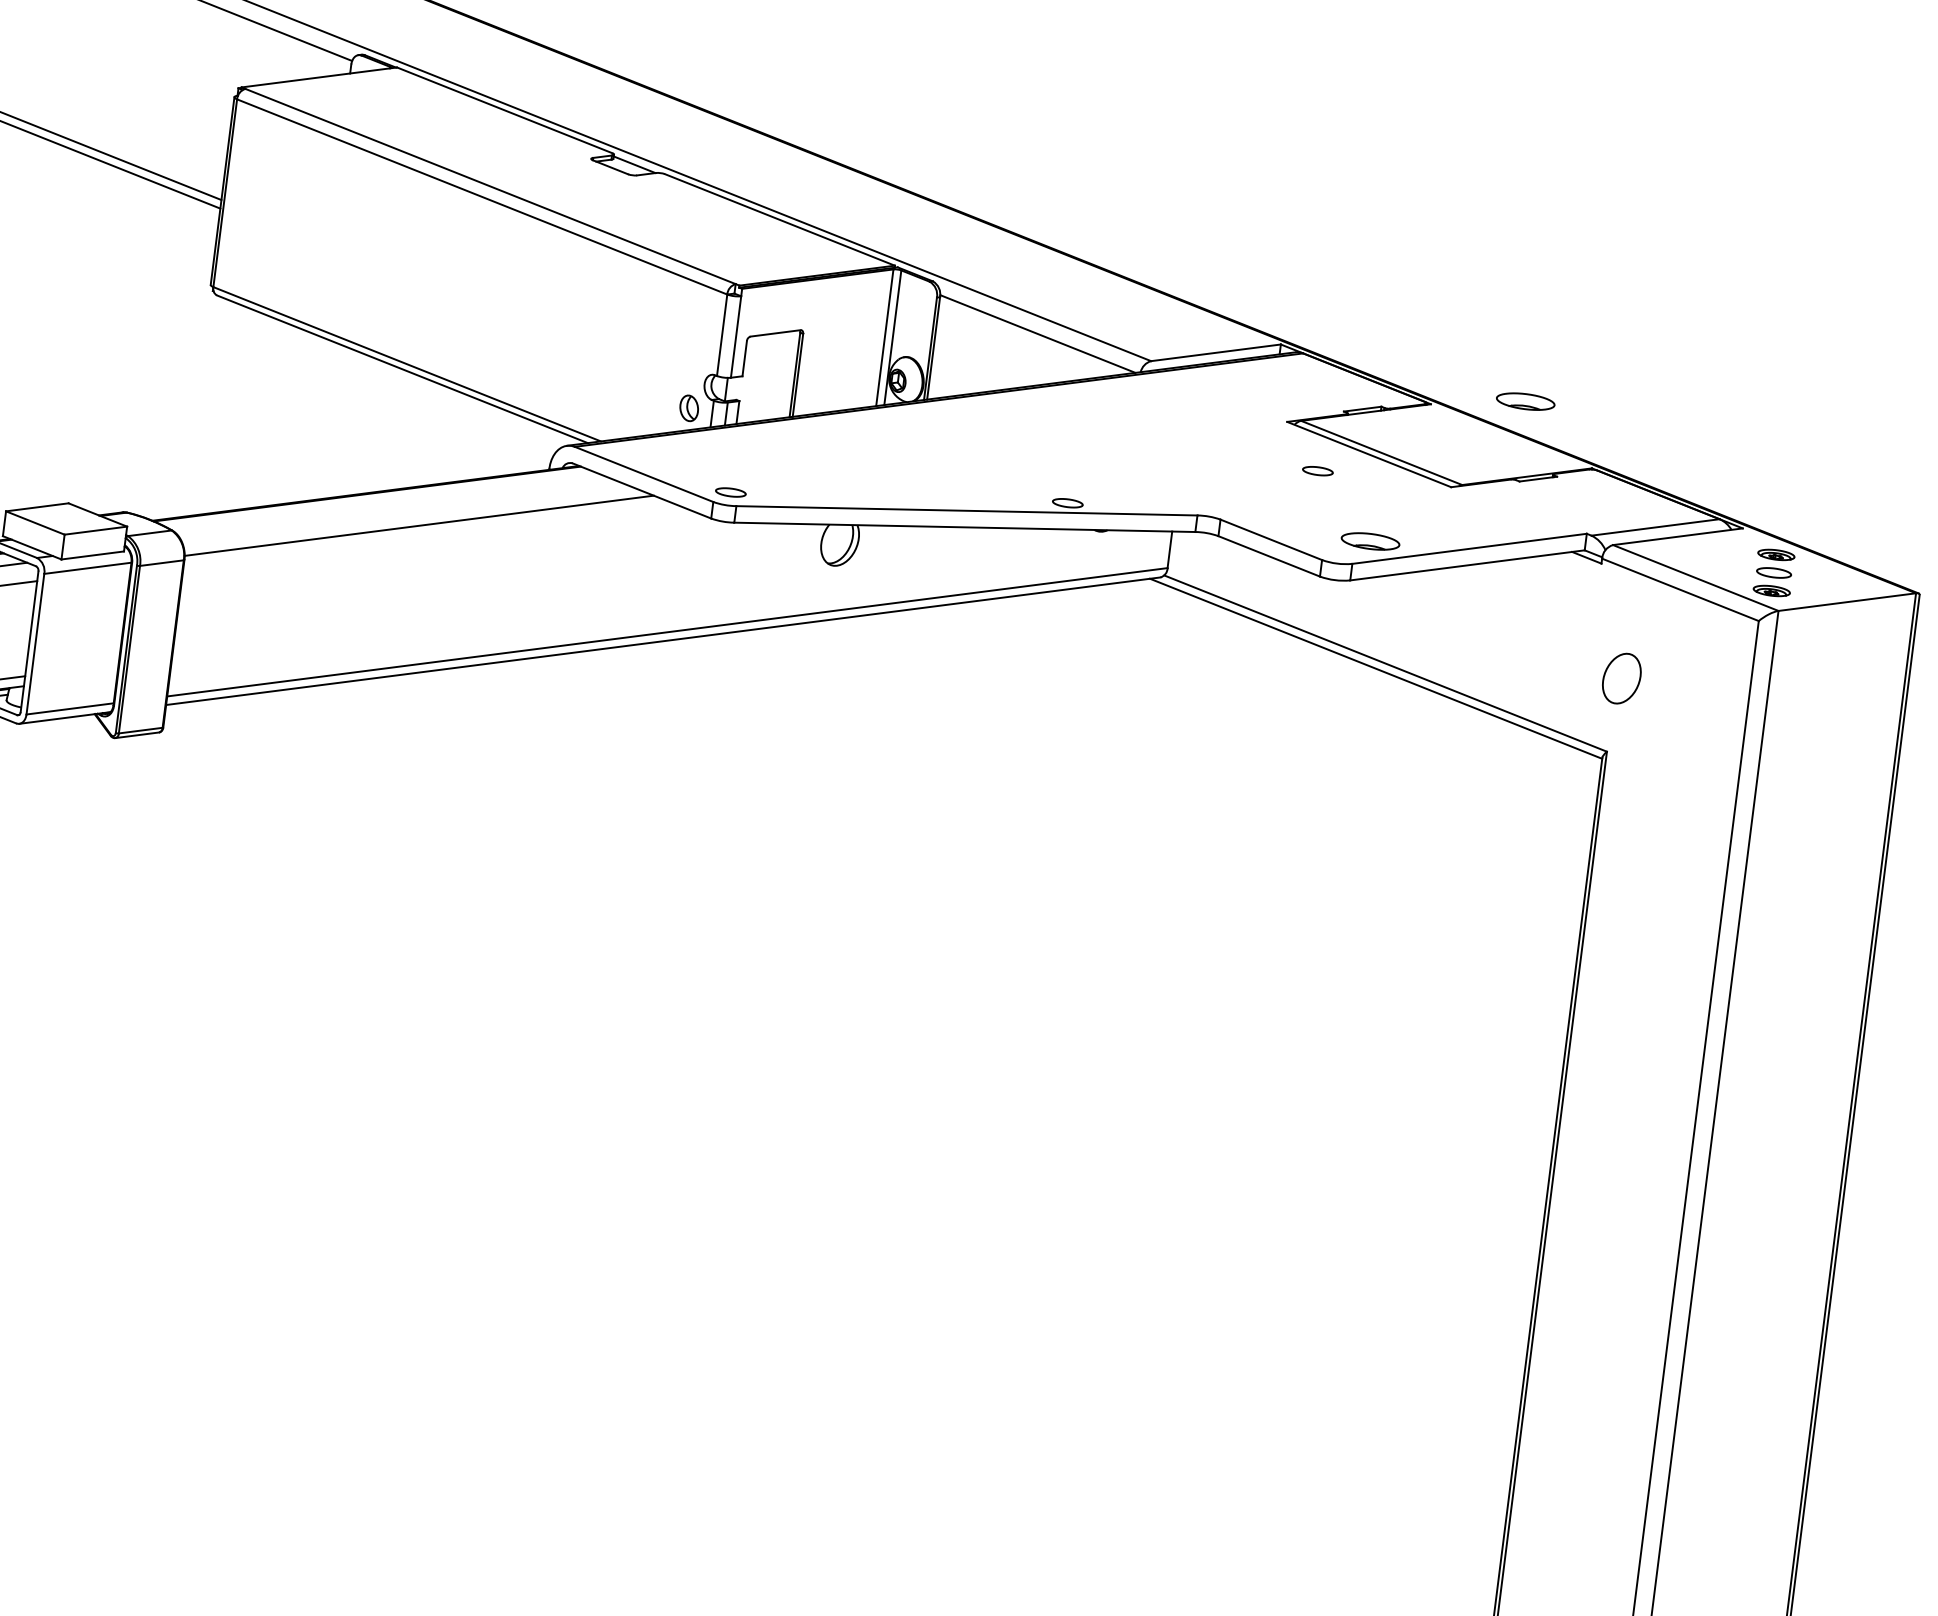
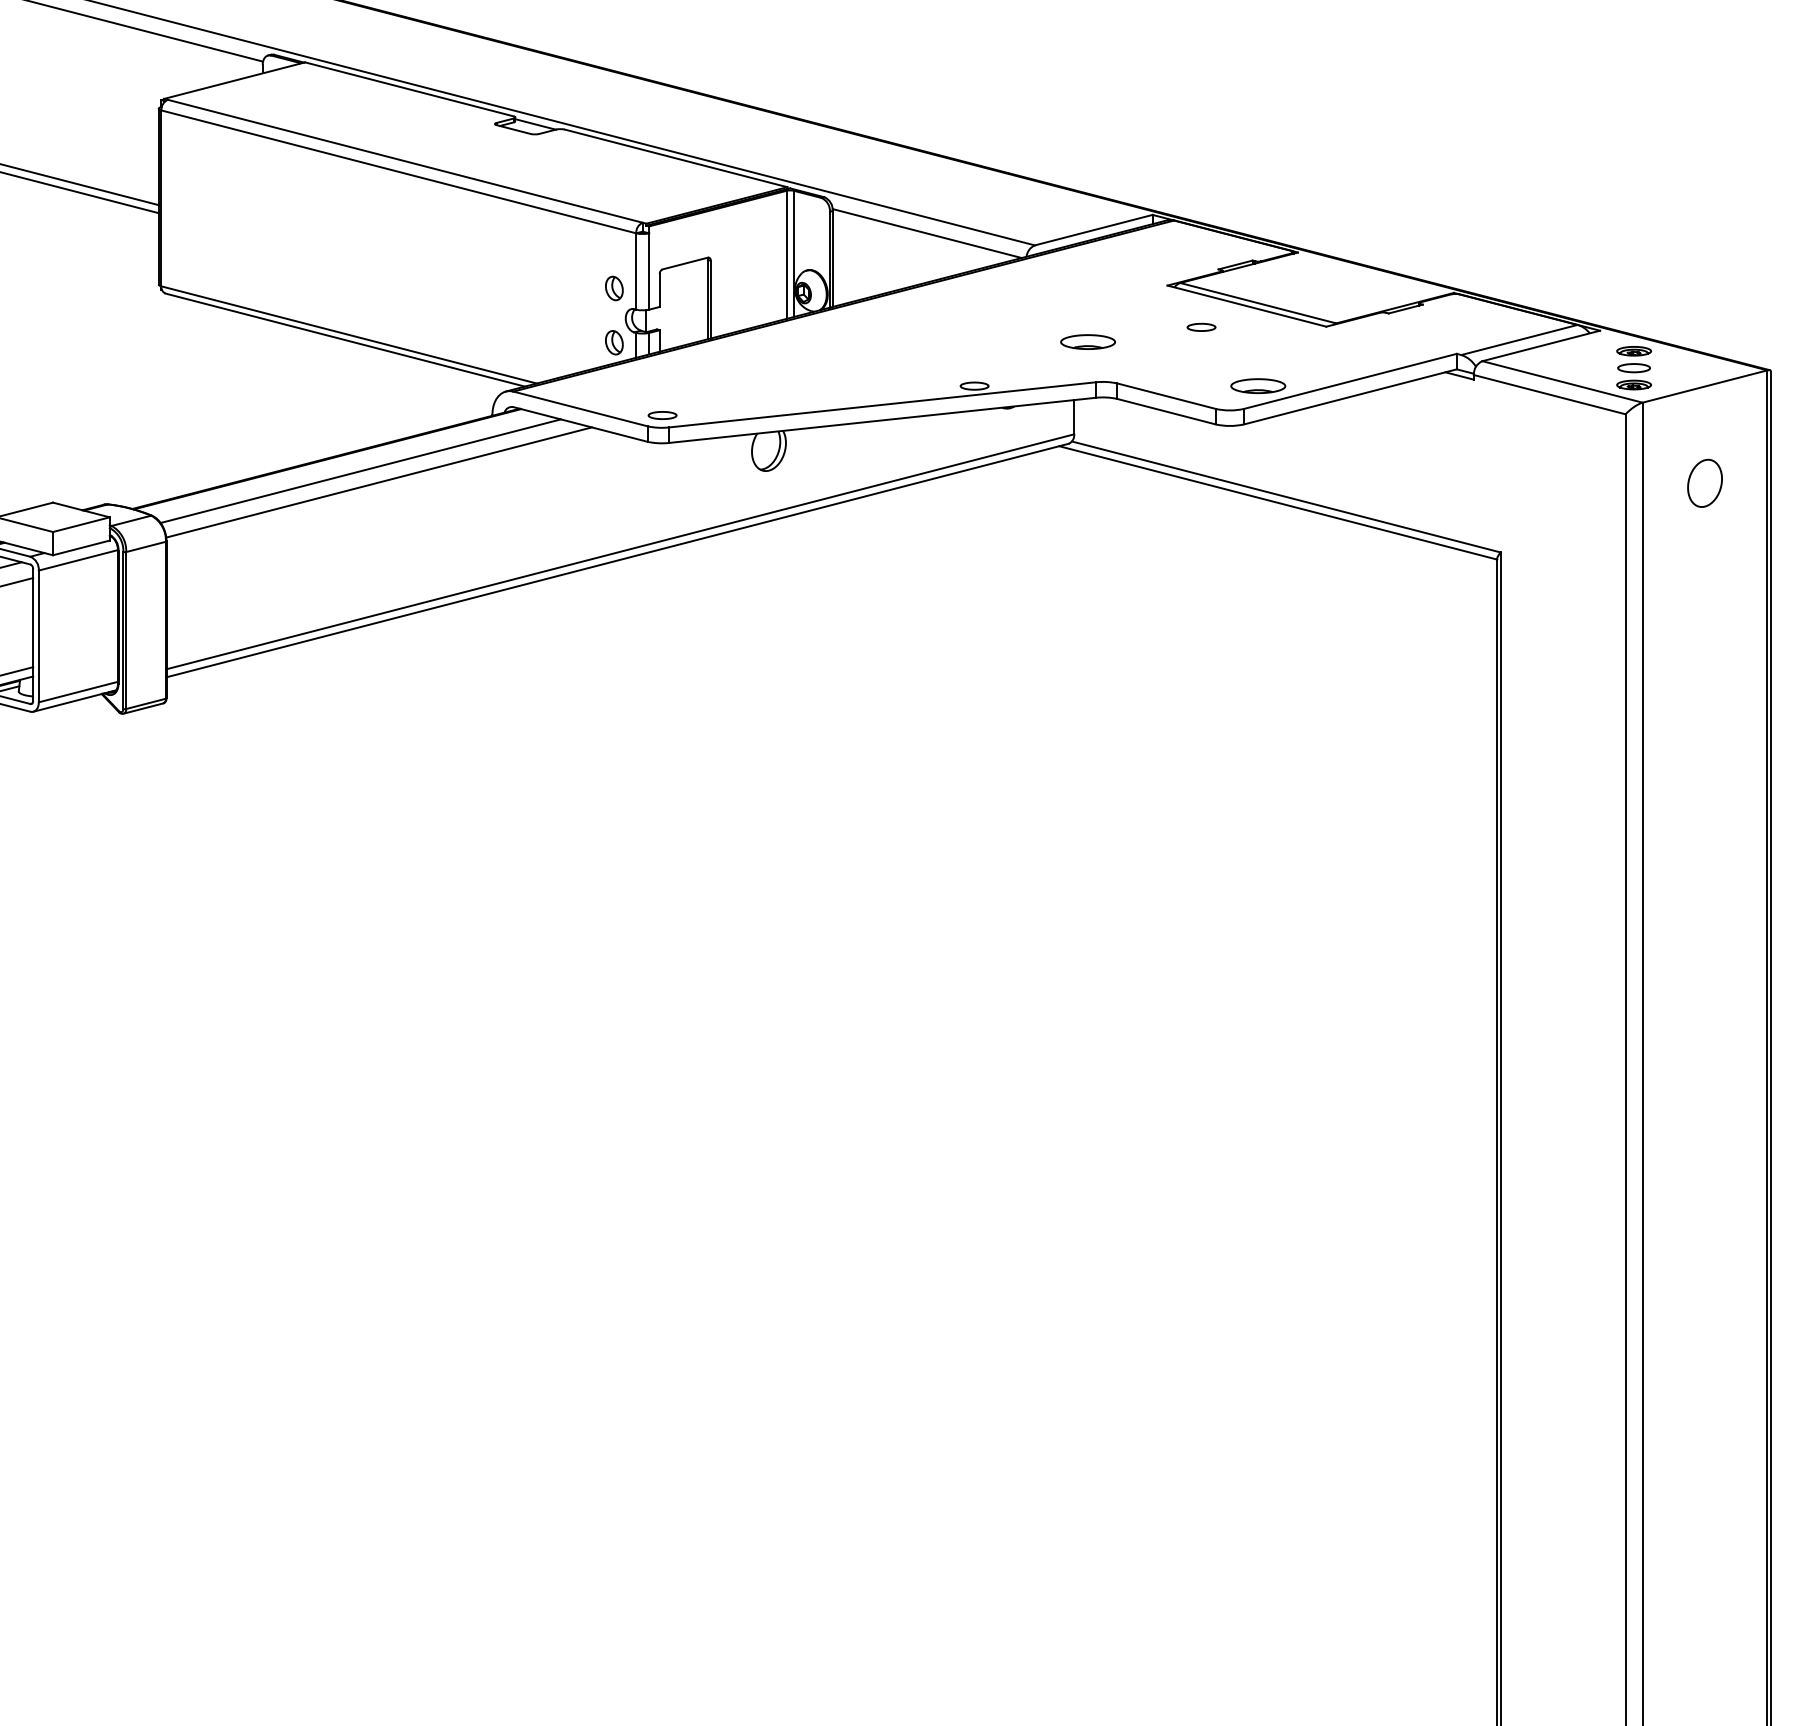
part: (696, 350) -> (614, 288), added
part: (1525, 400) -> (1087, 341), moved
line: (400, 511) -> (360, 471), added
part: (1621, 677) -> (1704, 482), moved

